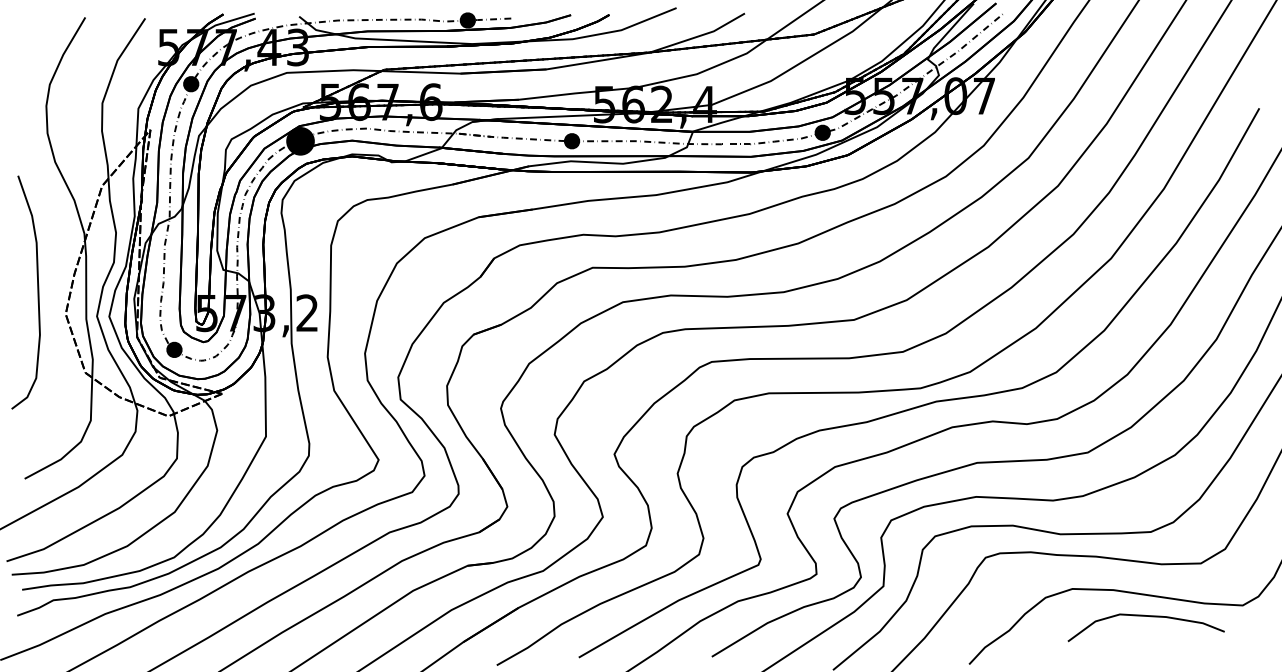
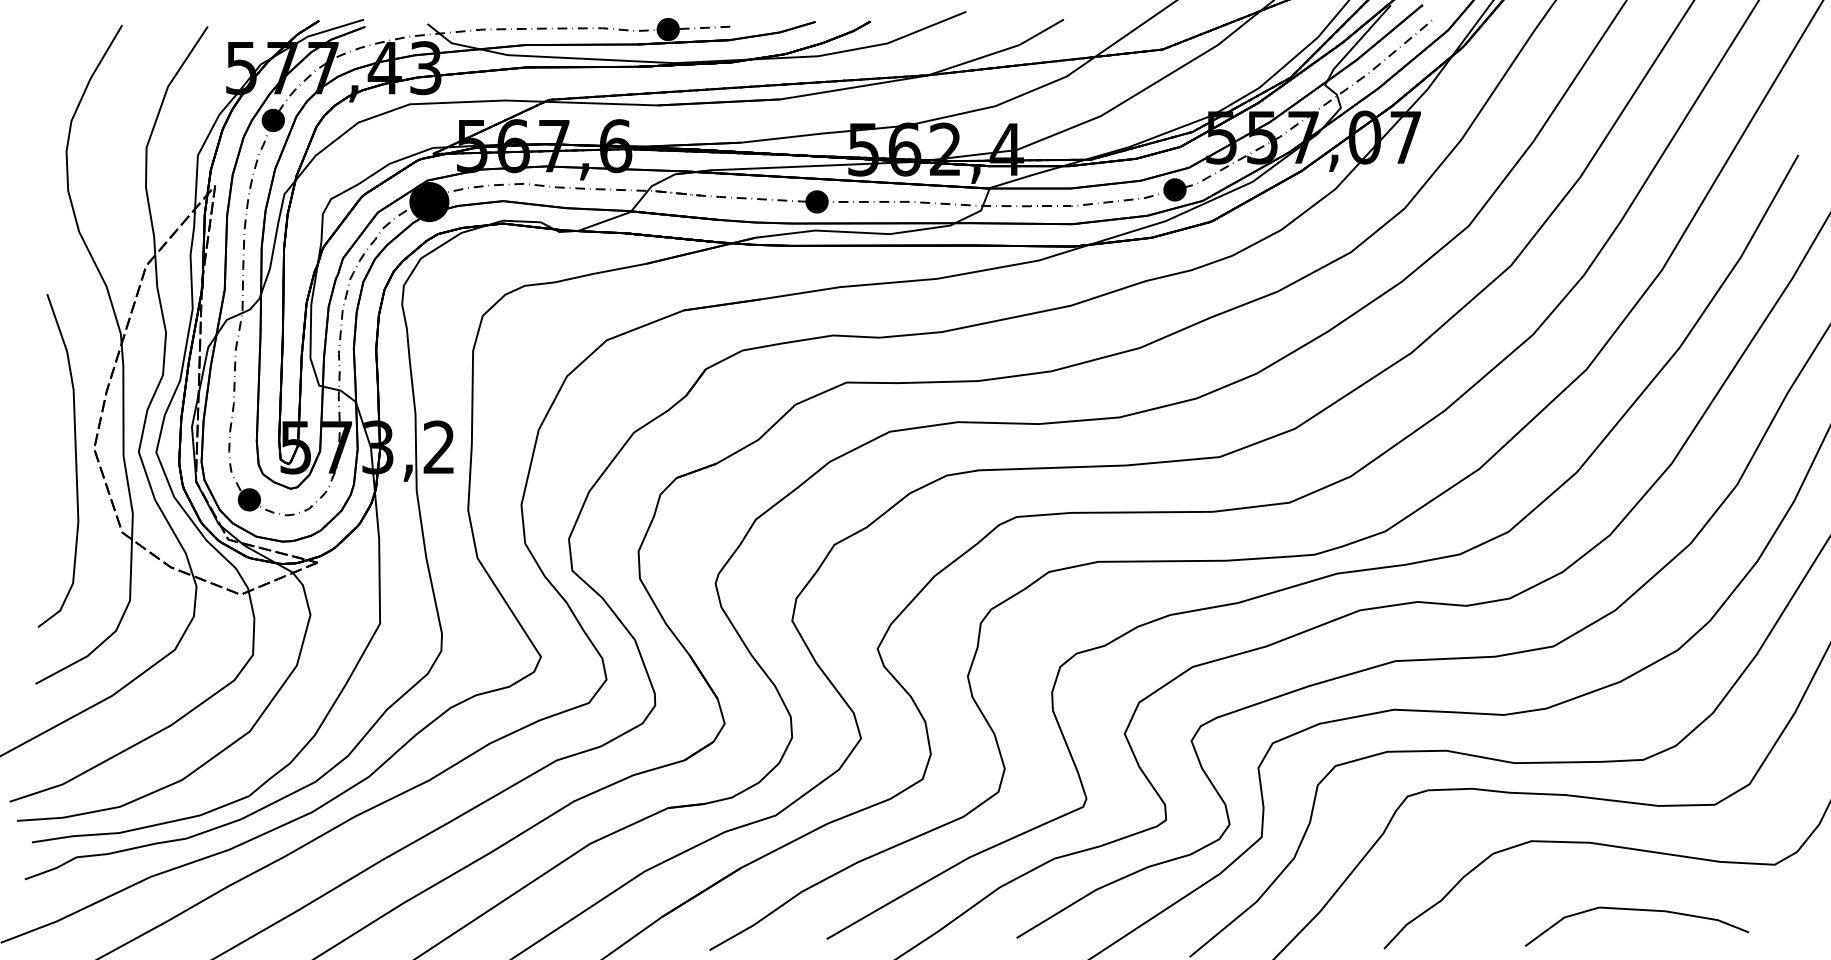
curve: (37, 292) -> (75, 460), moved
curve: (1145, 616) -> (1636, 910), moved

